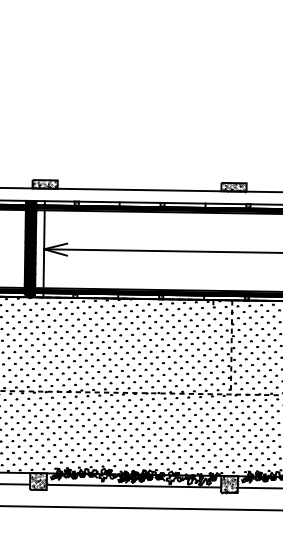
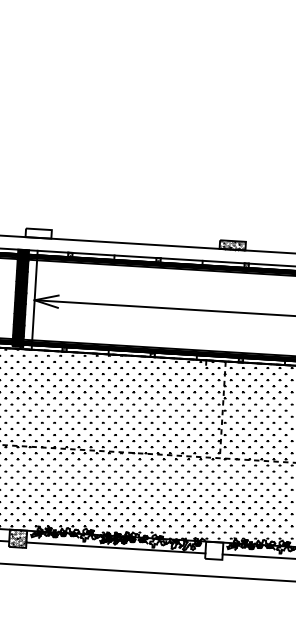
hatch: (44, 184) -> (38, 233), removed
hatch: (229, 484) -> (214, 550), removed

